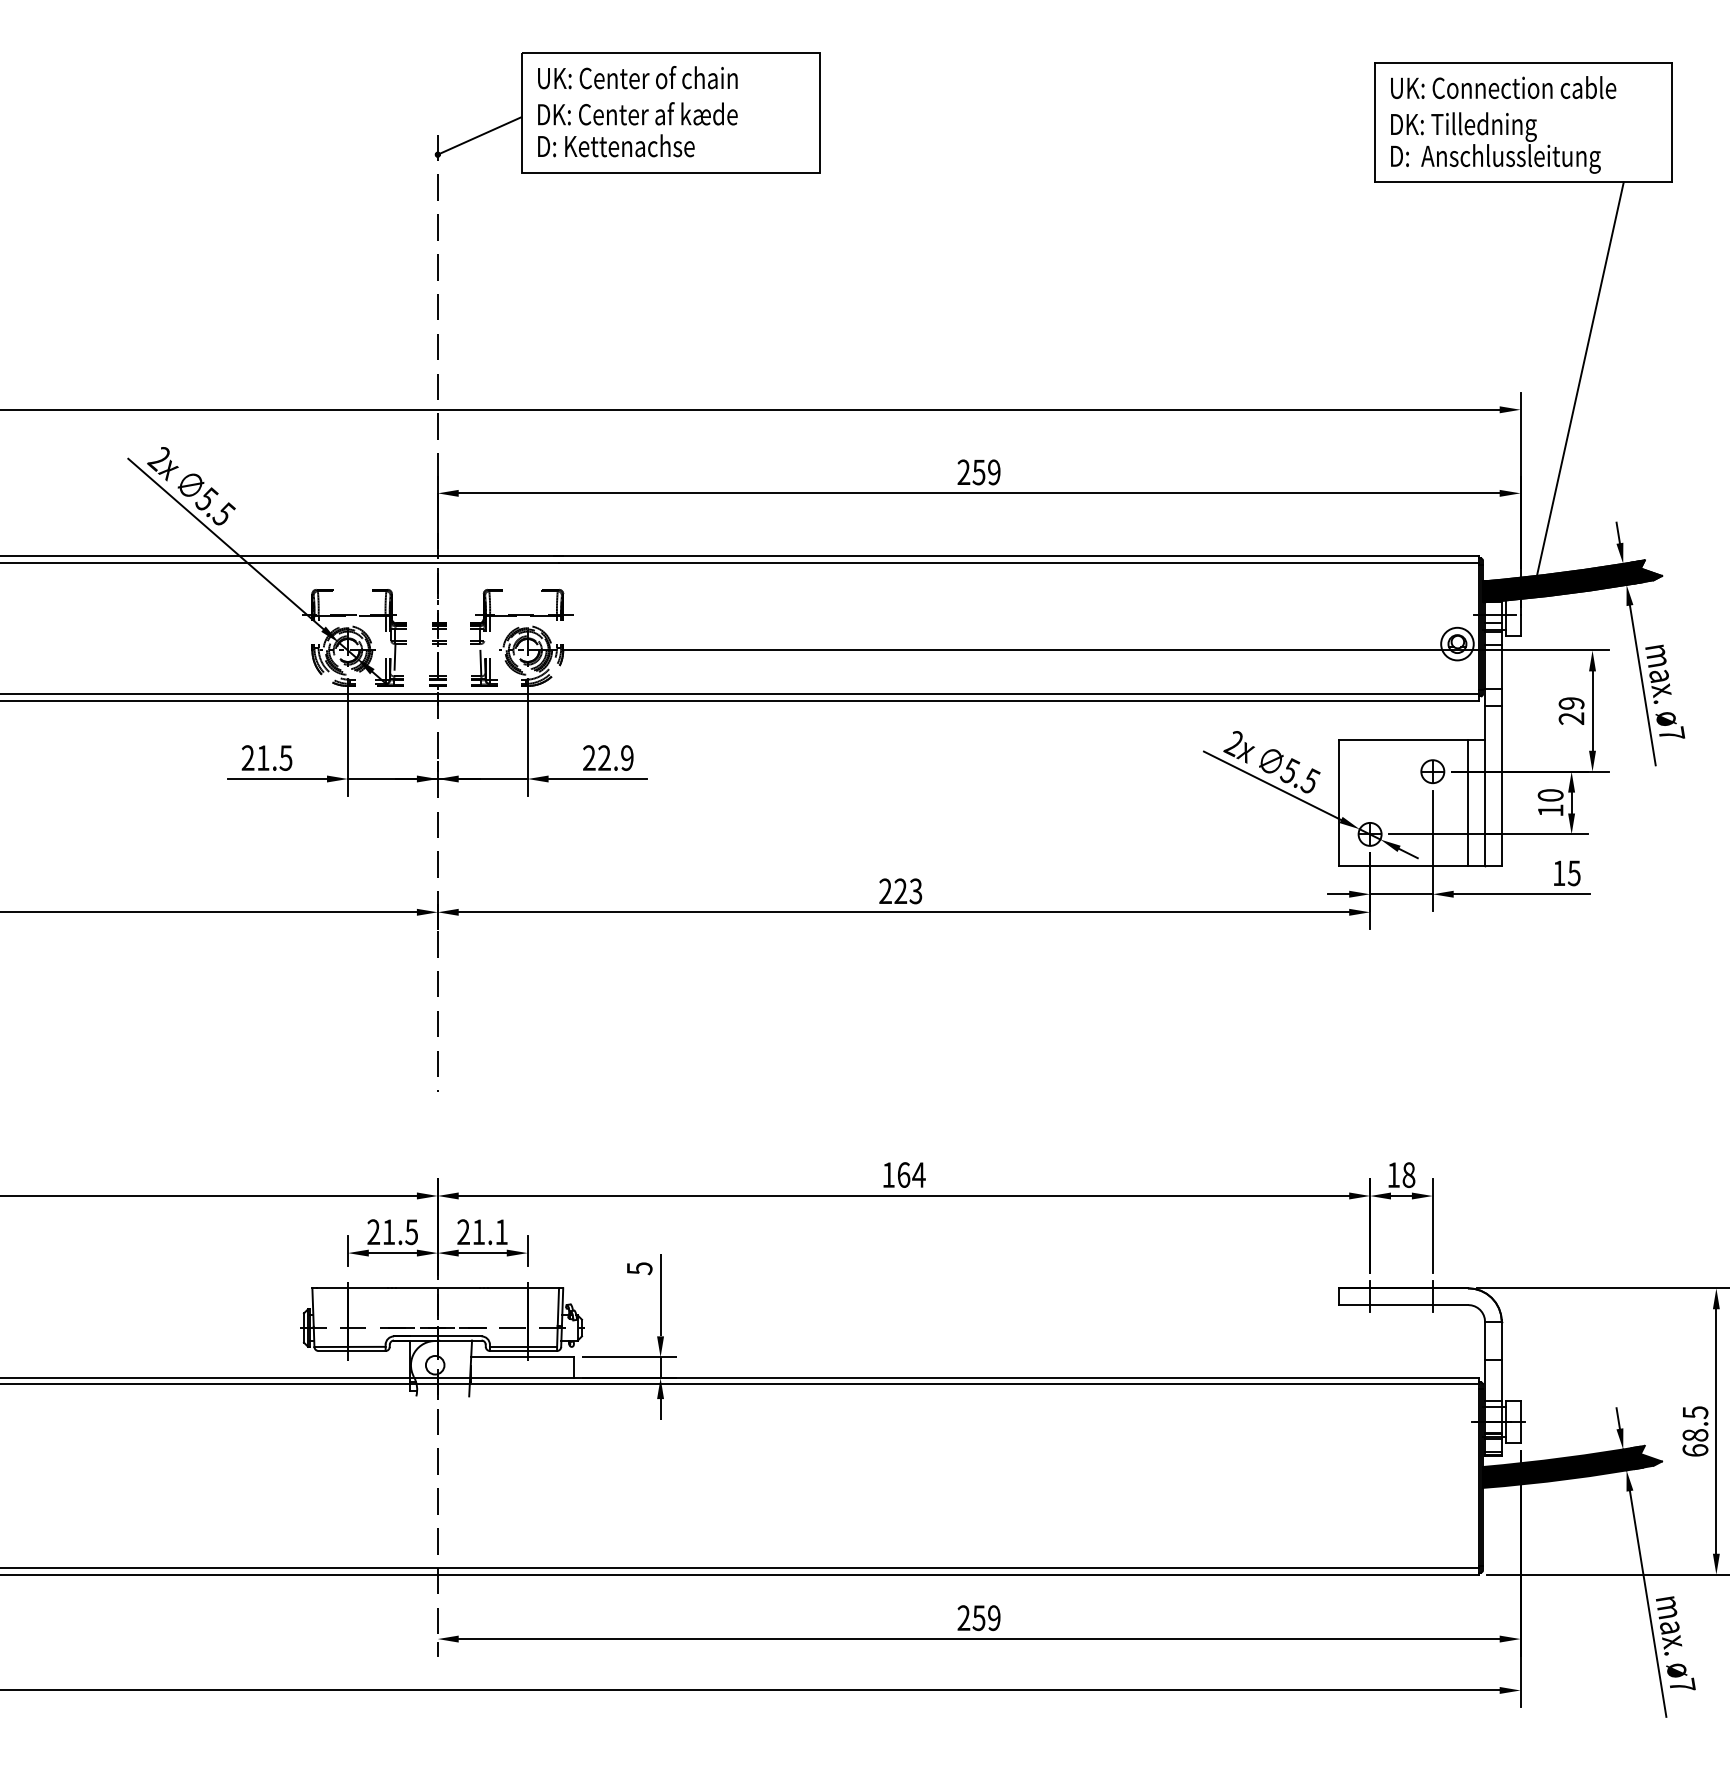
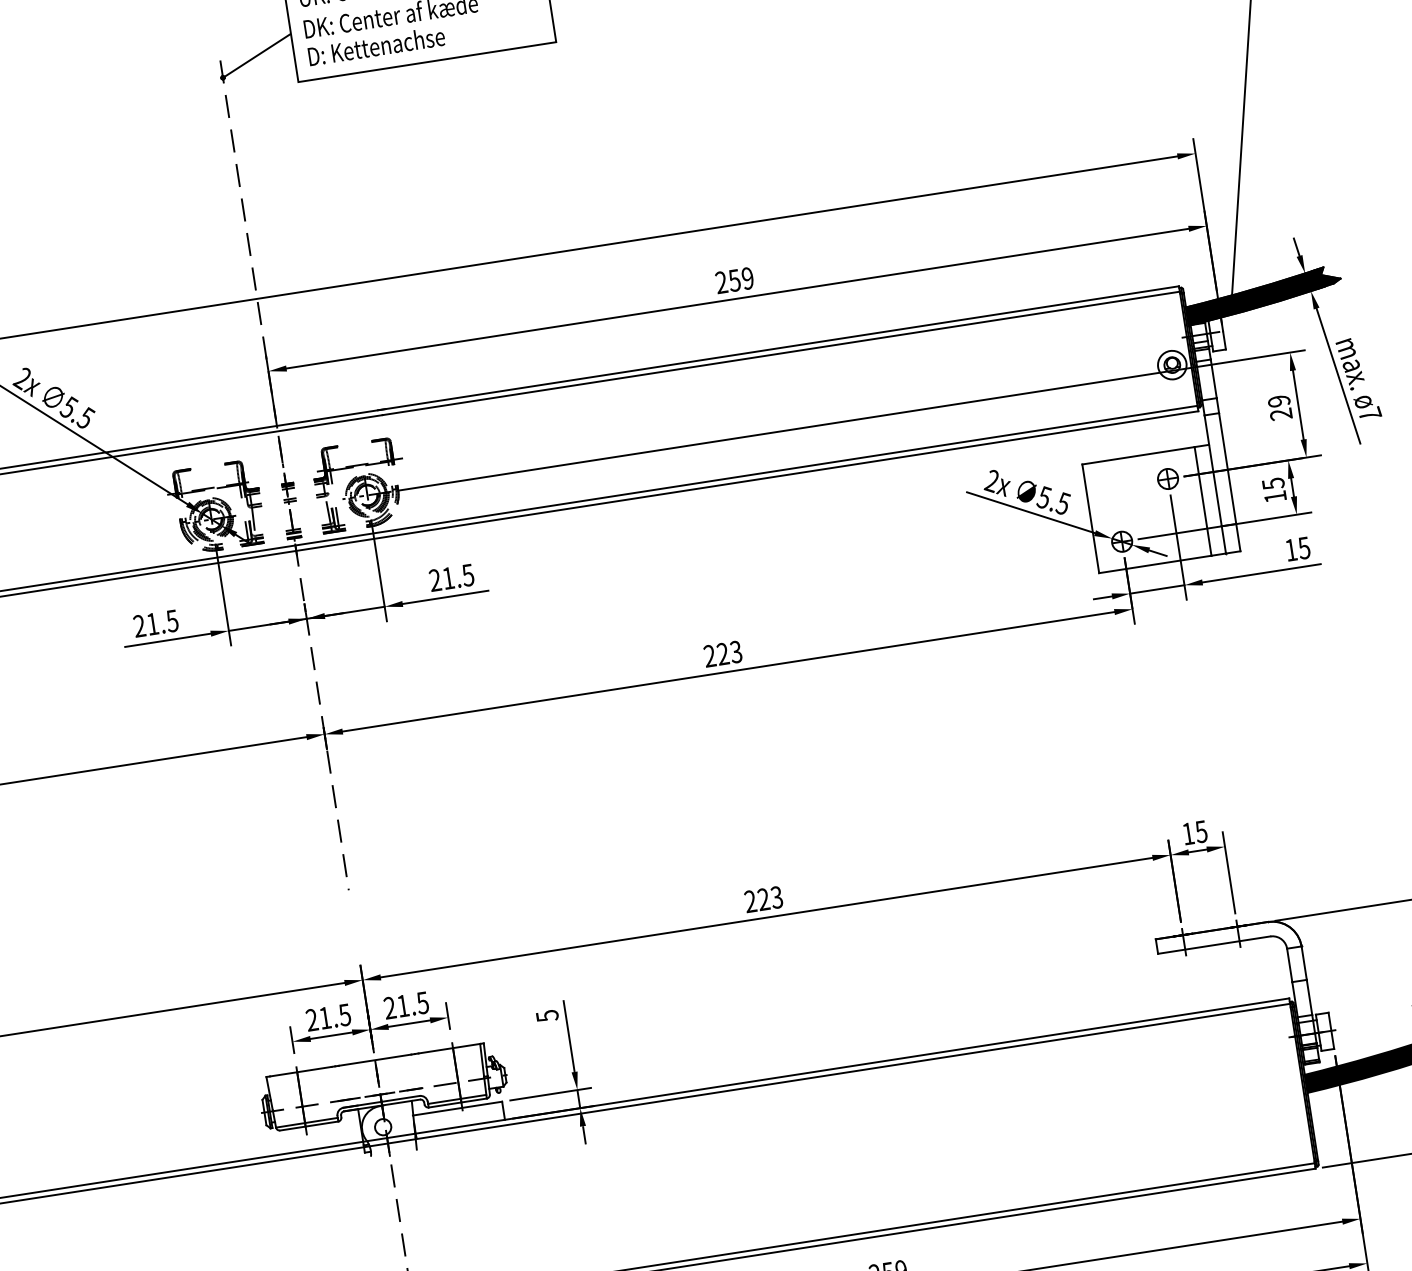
text: (615, 757) -> (457, 576), 22.9 -> 21.5
text: (1550, 795) -> (1273, 483), 10 -> 15
text: (903, 1174) -> (763, 899), 164 -> 223
text: (1408, 1174) -> (1201, 831), 18 -> 15
text: (501, 1232) -> (422, 1003), 21.1 -> 21.5

